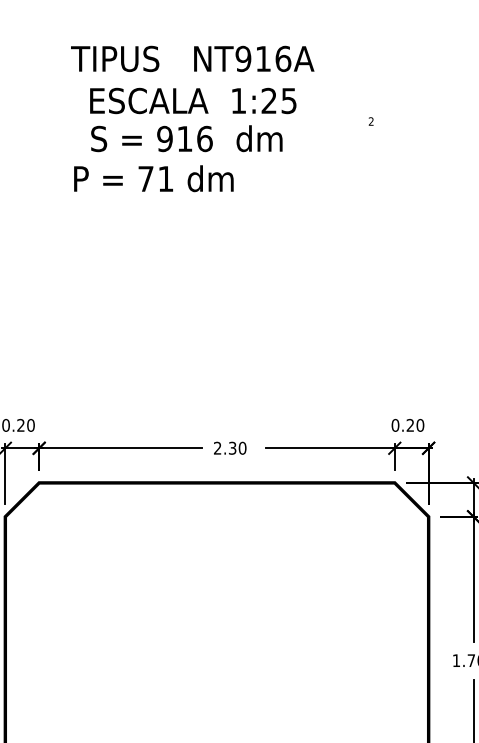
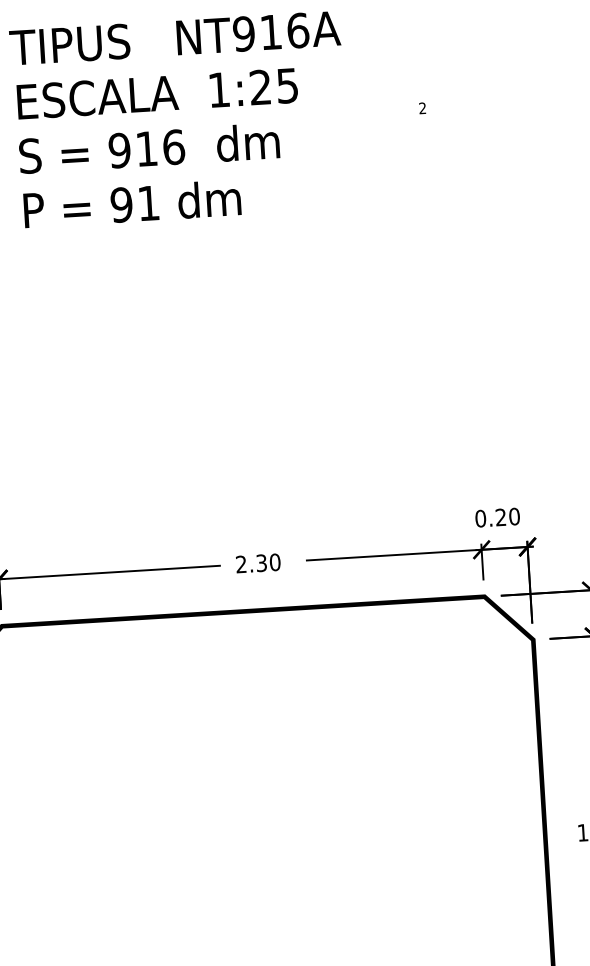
text: (193, 100) -> (157, 93), moved
text: (186, 138) -> (148, 148), moved
text: (145, 178) -> (121, 204), 71 -> 91

